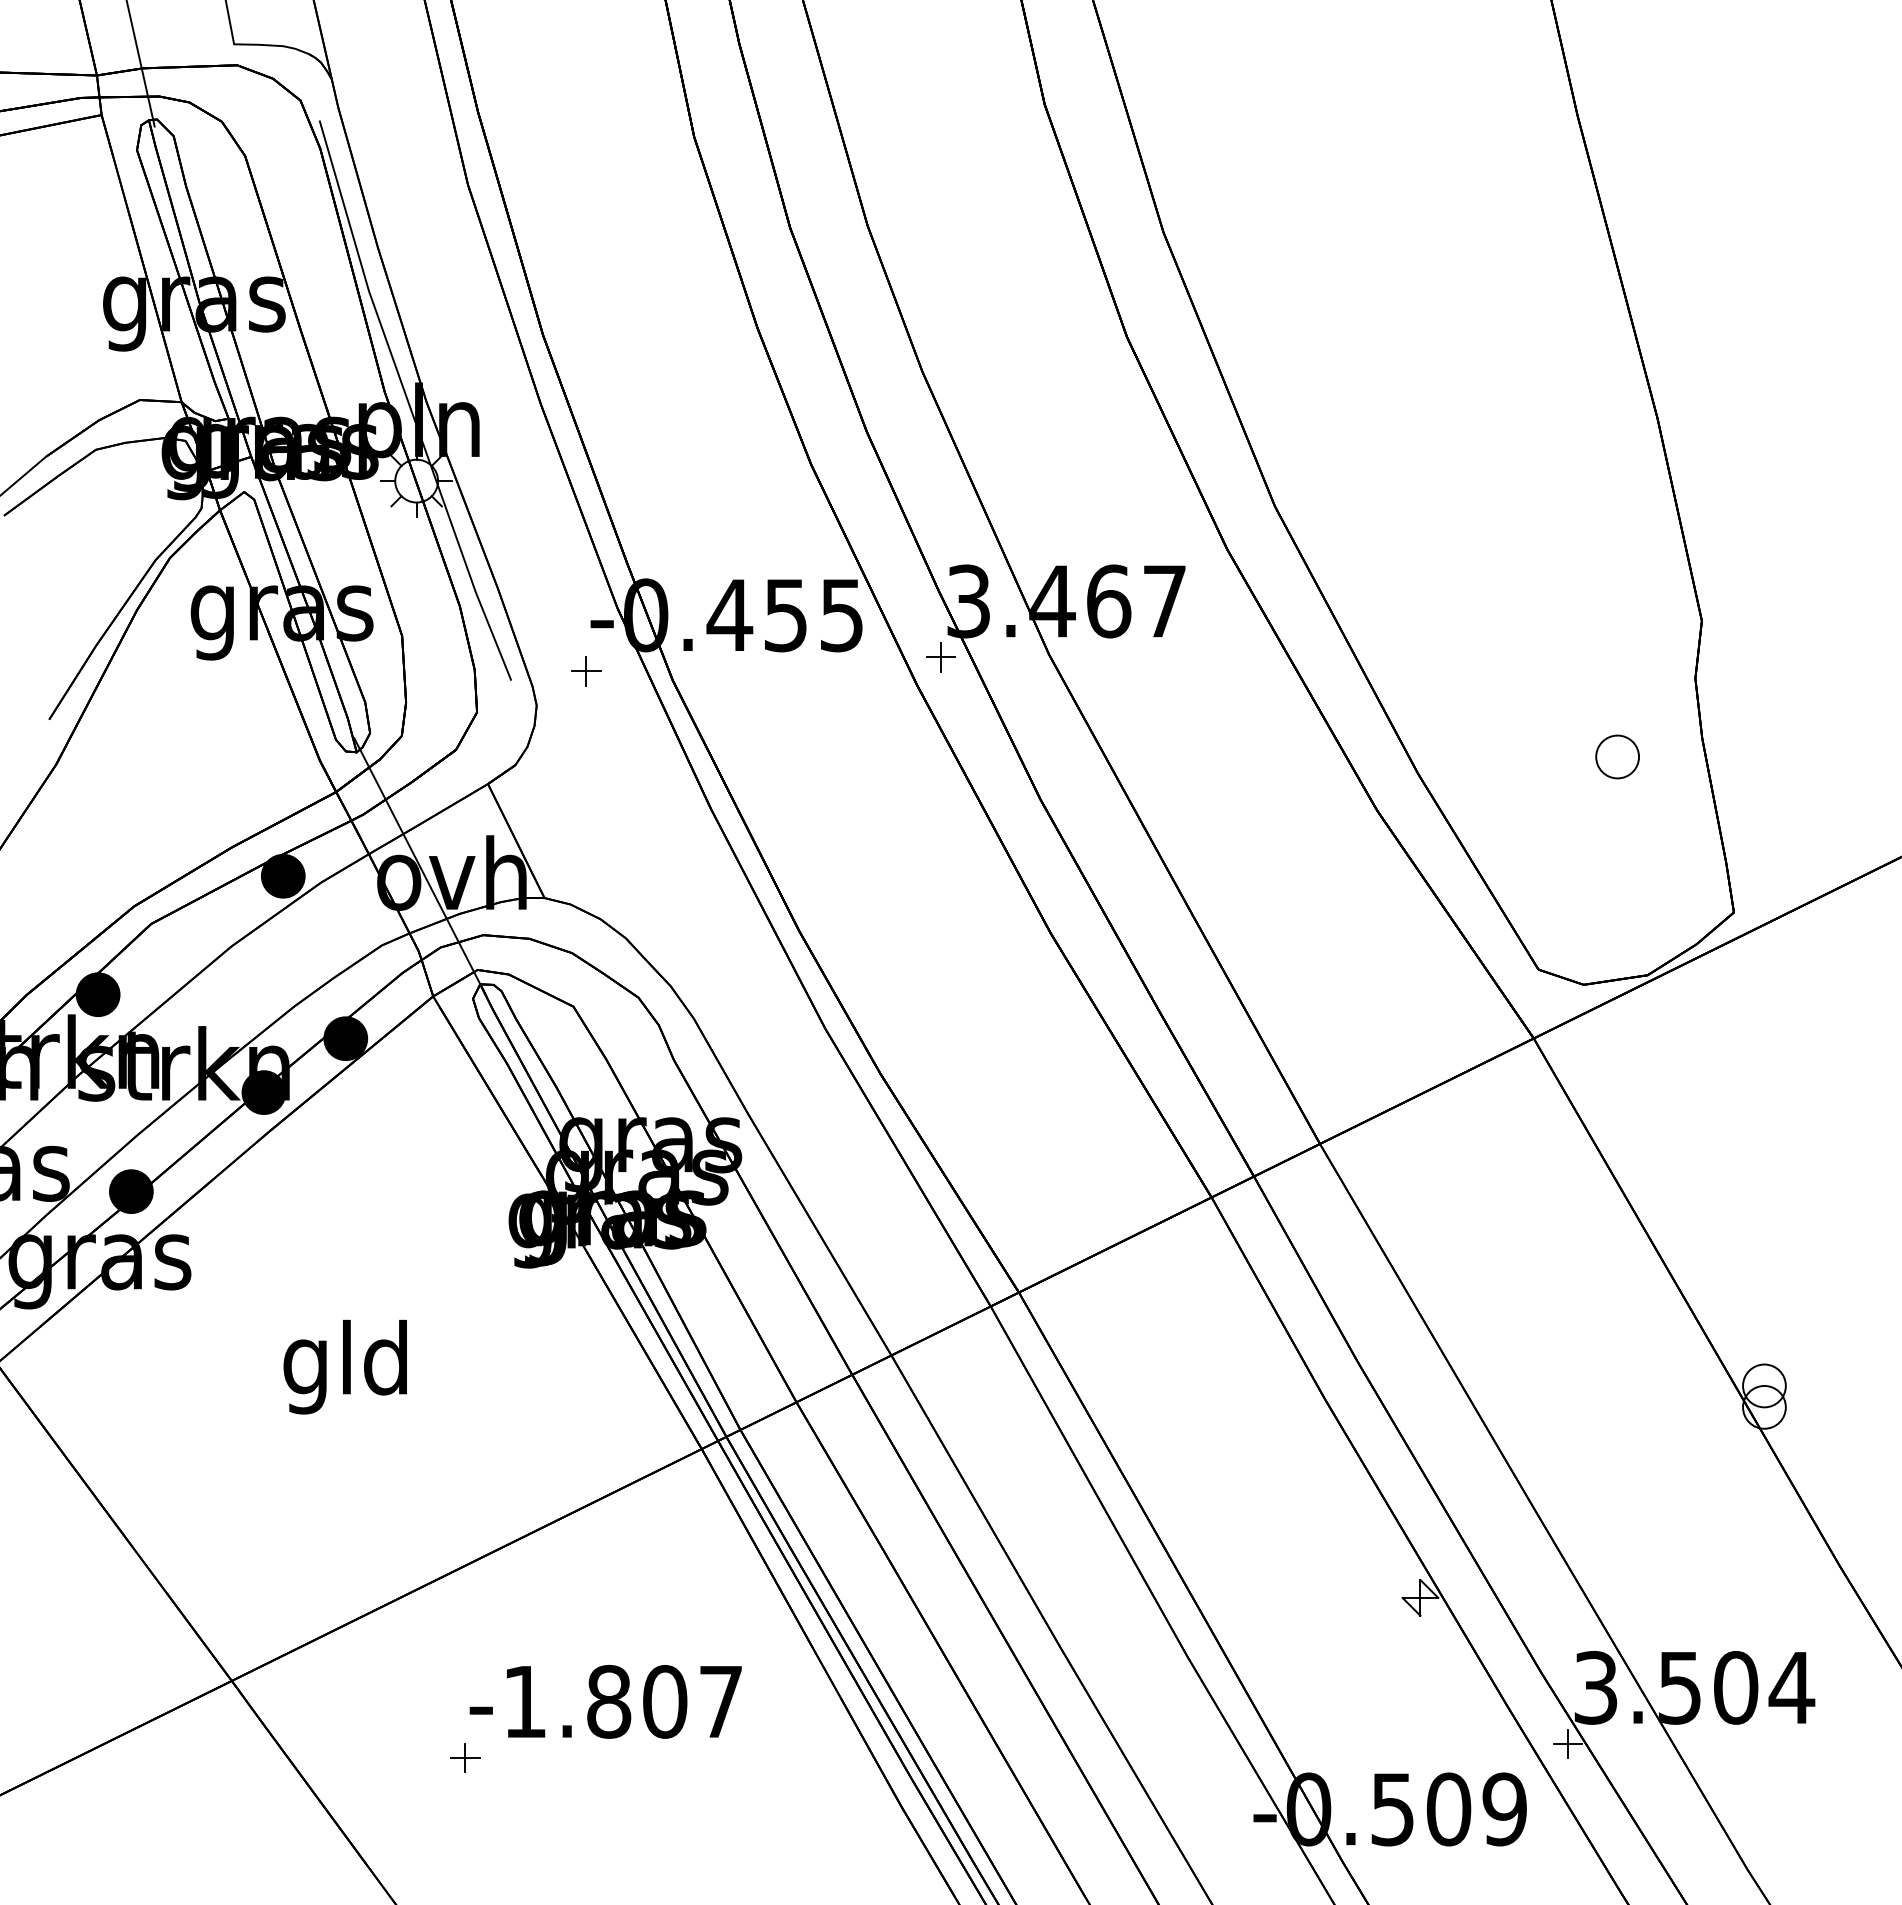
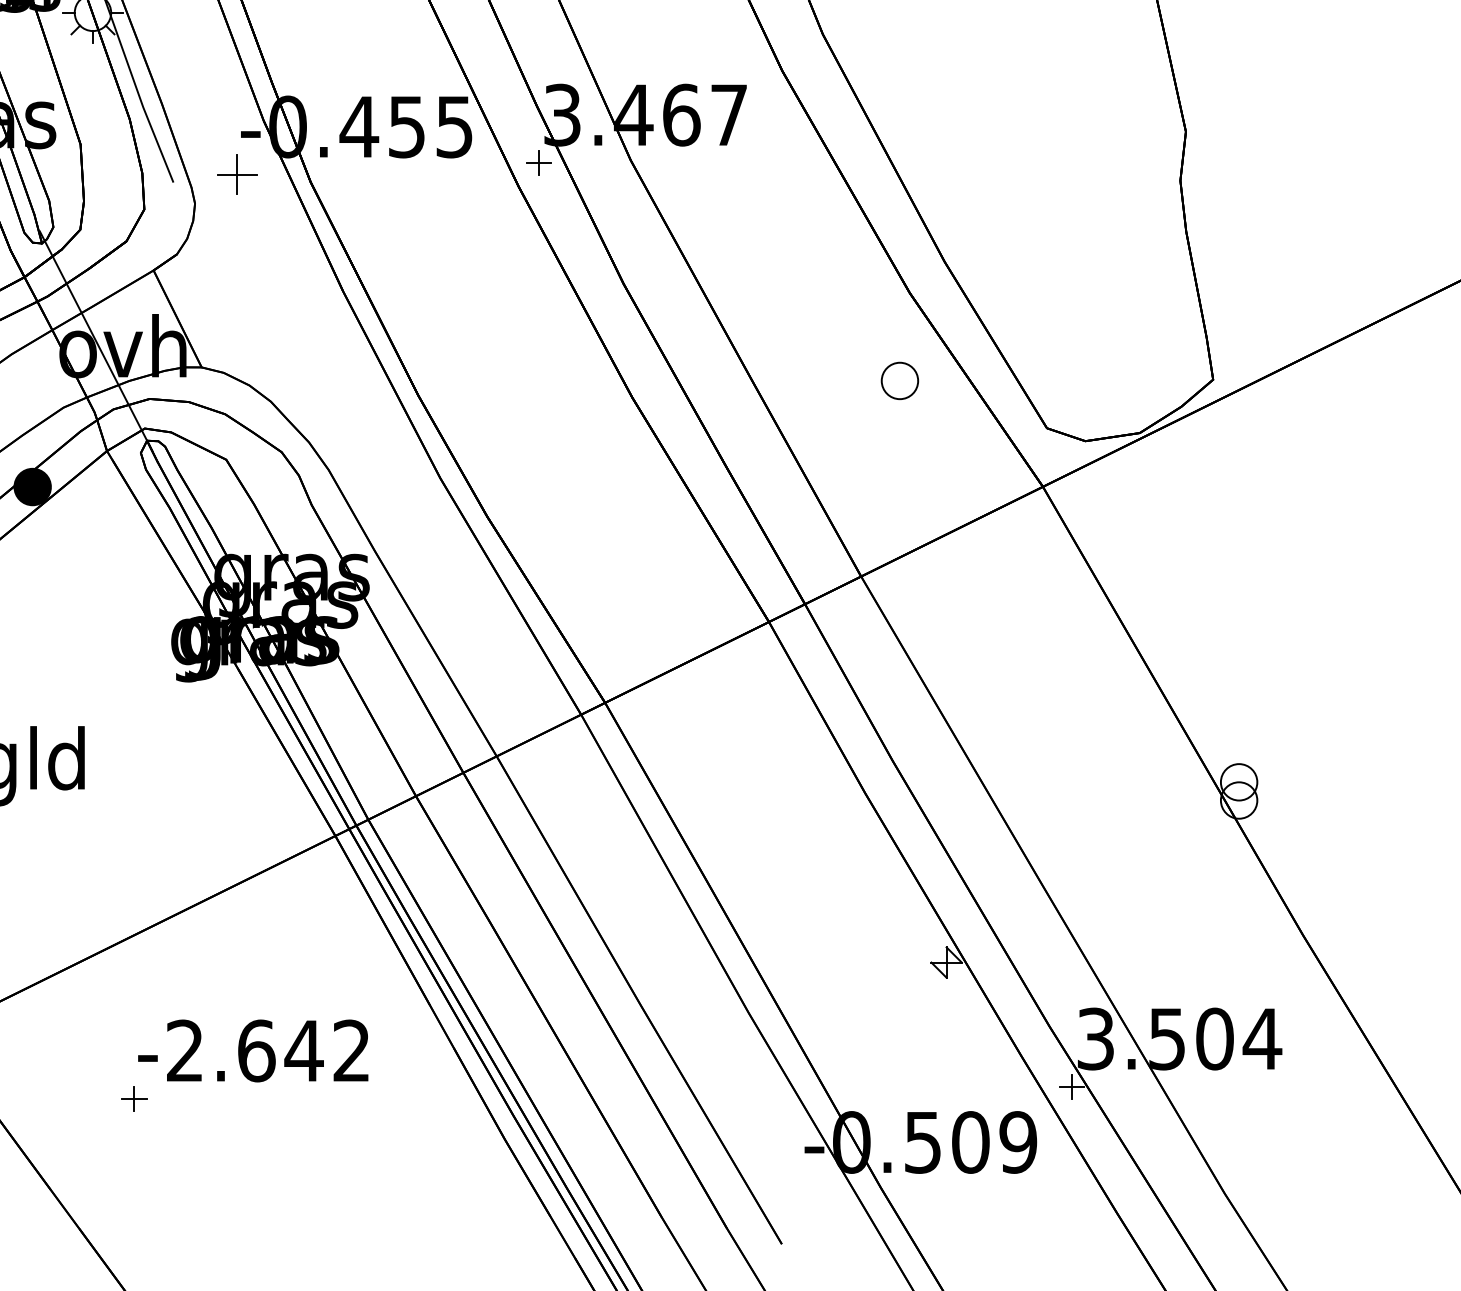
part: (586, 671) -> (237, 174), size x1.6
part: (1617, 756) -> (899, 380), moved
text: (622, 1701) -> (268, 1050), -1.807 -> -2.642

